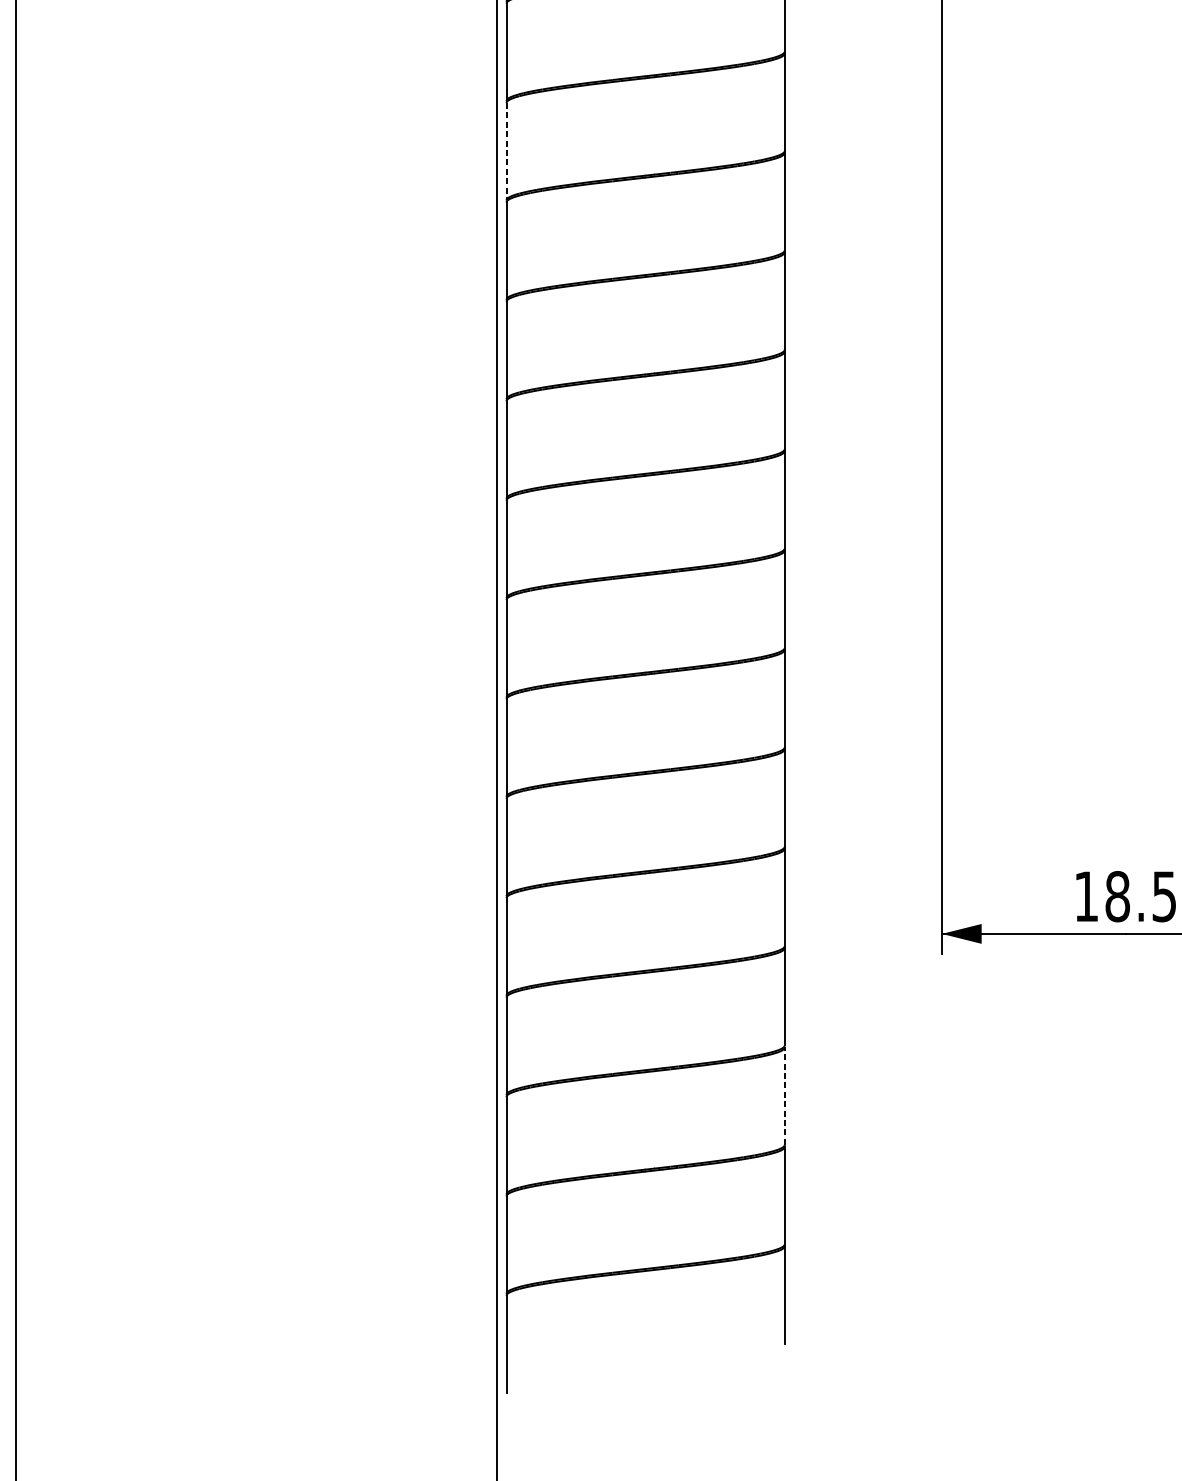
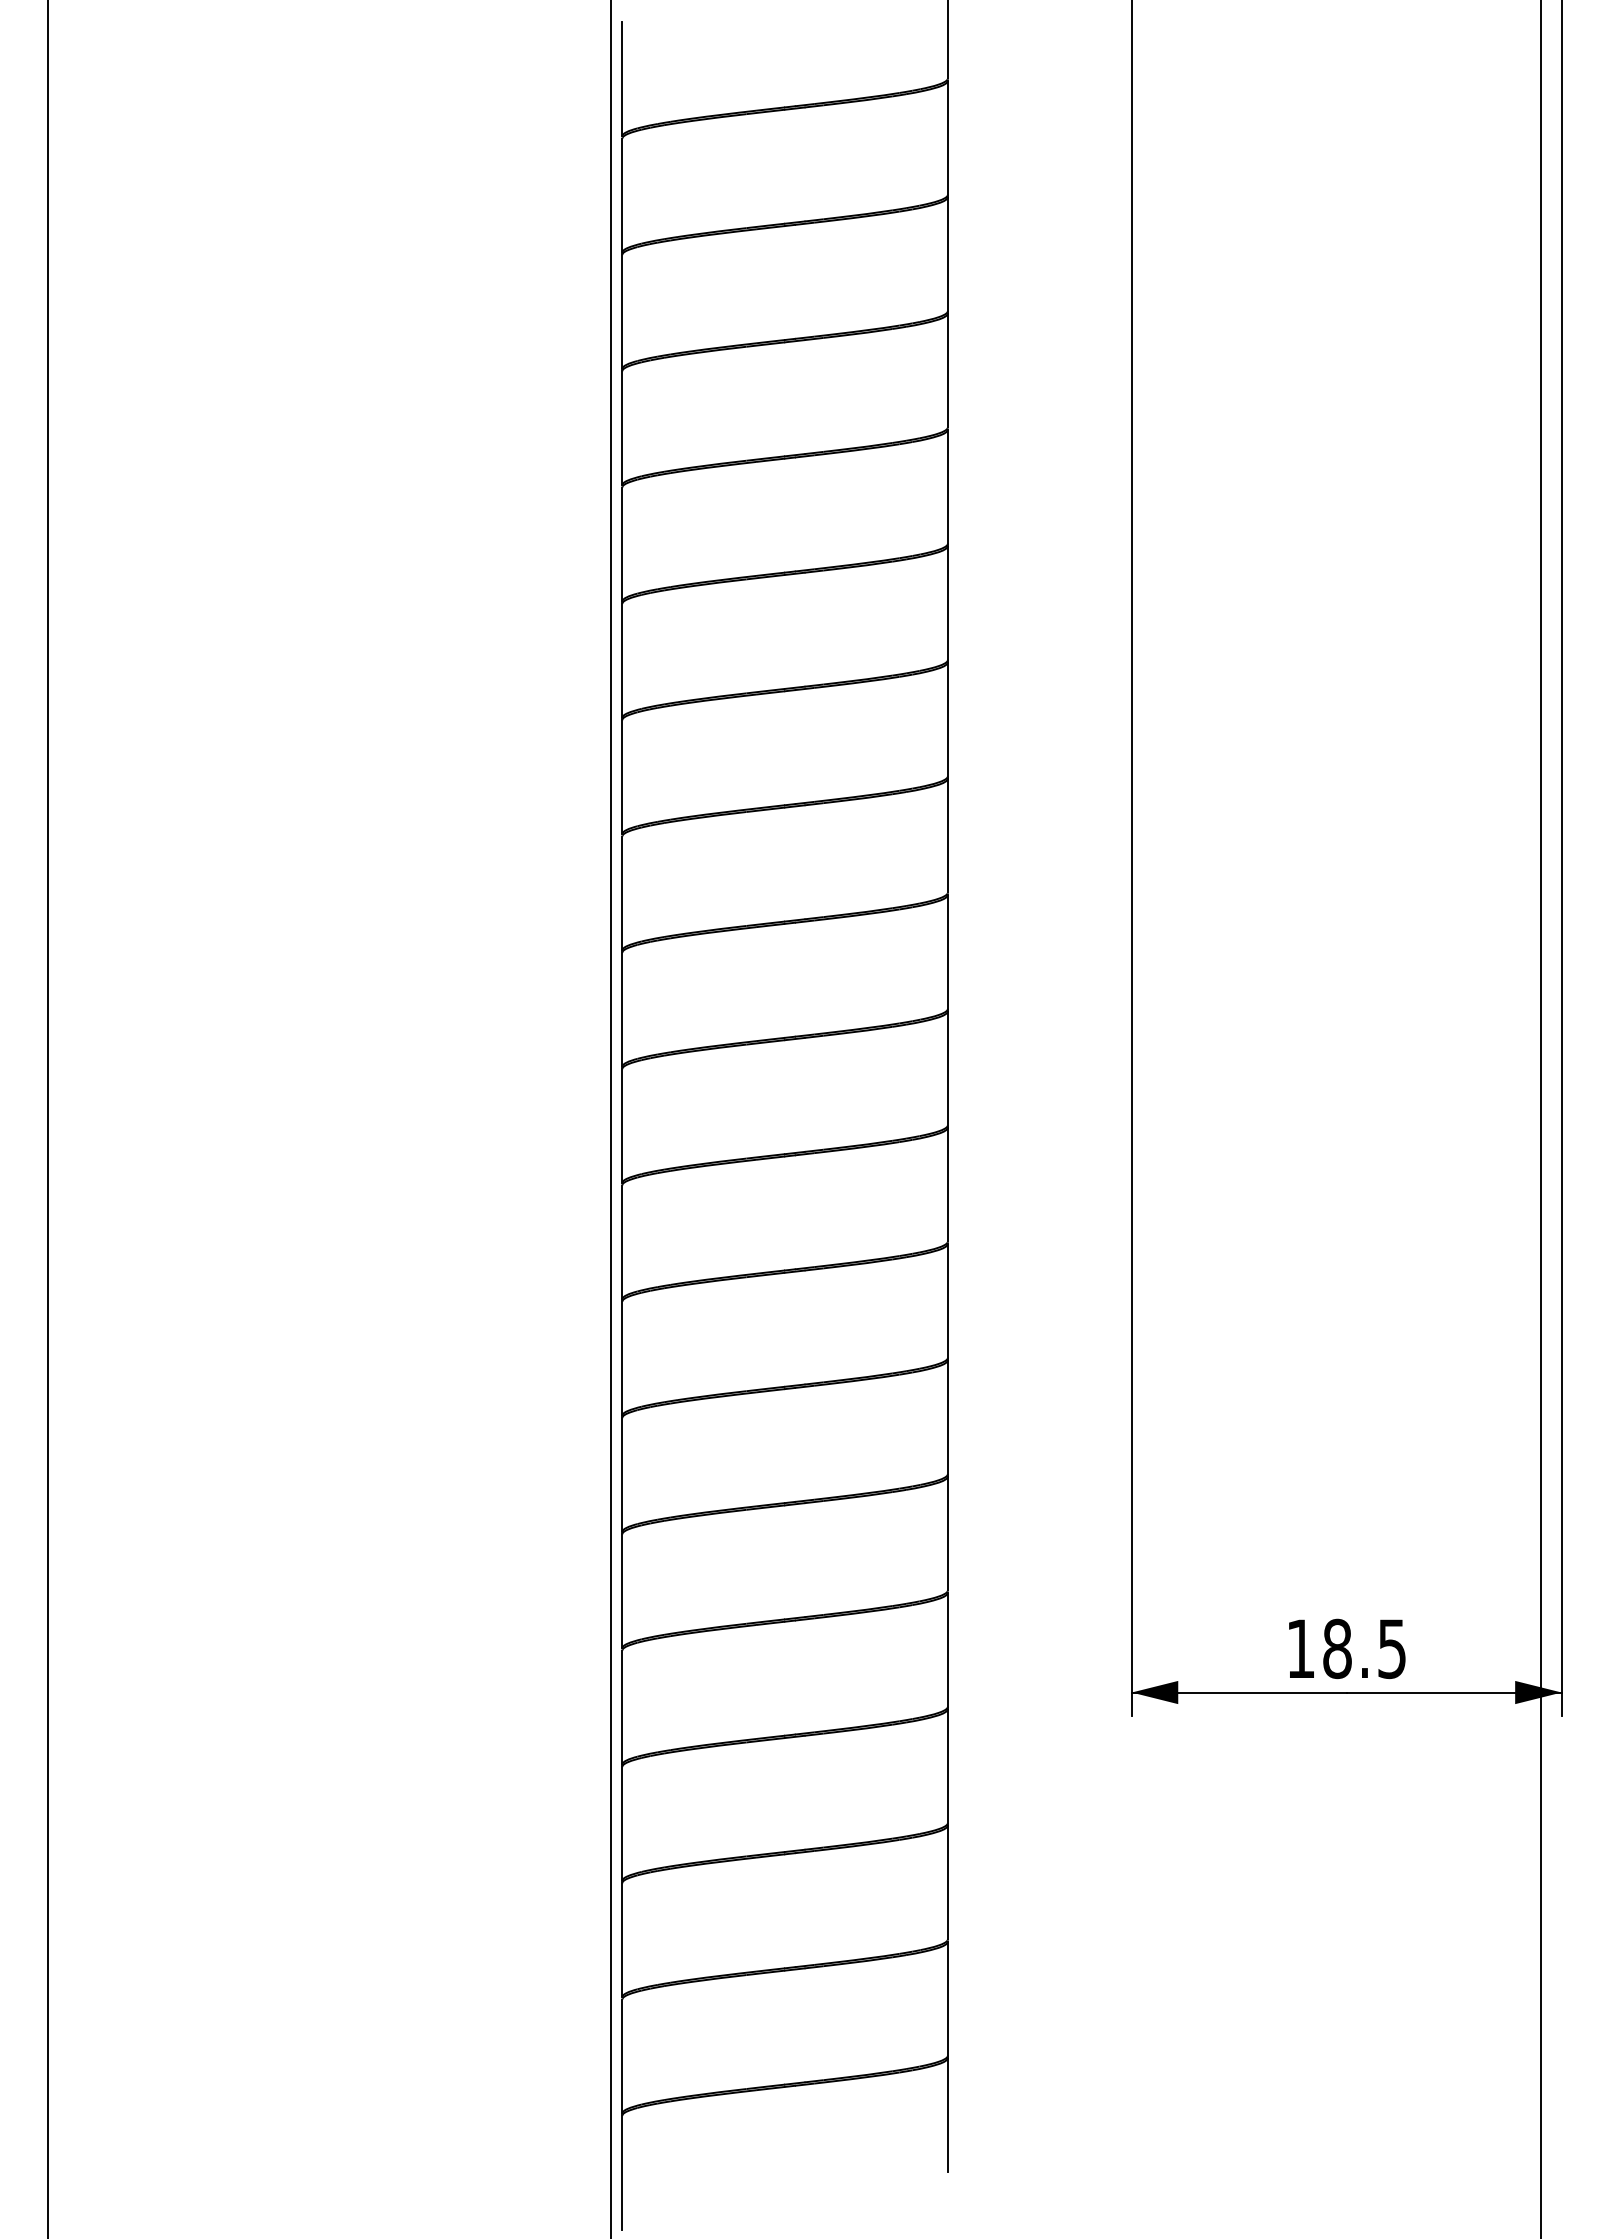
line: (506, 151) -> (622, 777), dashed -> solid
line: (784, 1096) -> (947, 1882), dashed -> solid

